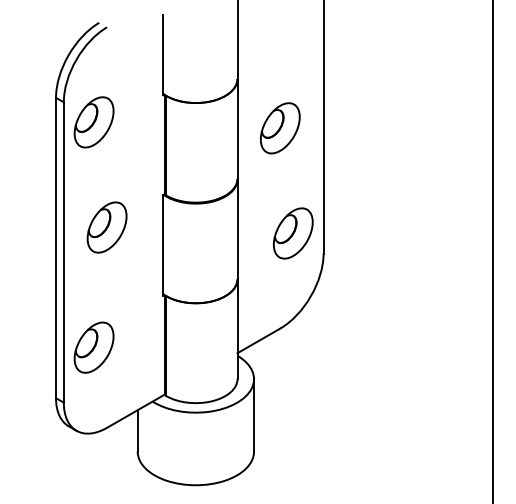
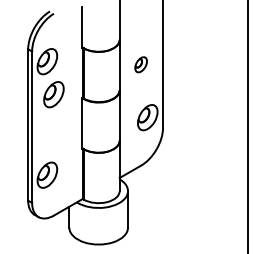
part: (278, 128) -> (140, 64), size x0.6
part: (106, 227) -> (53, 94), moved

